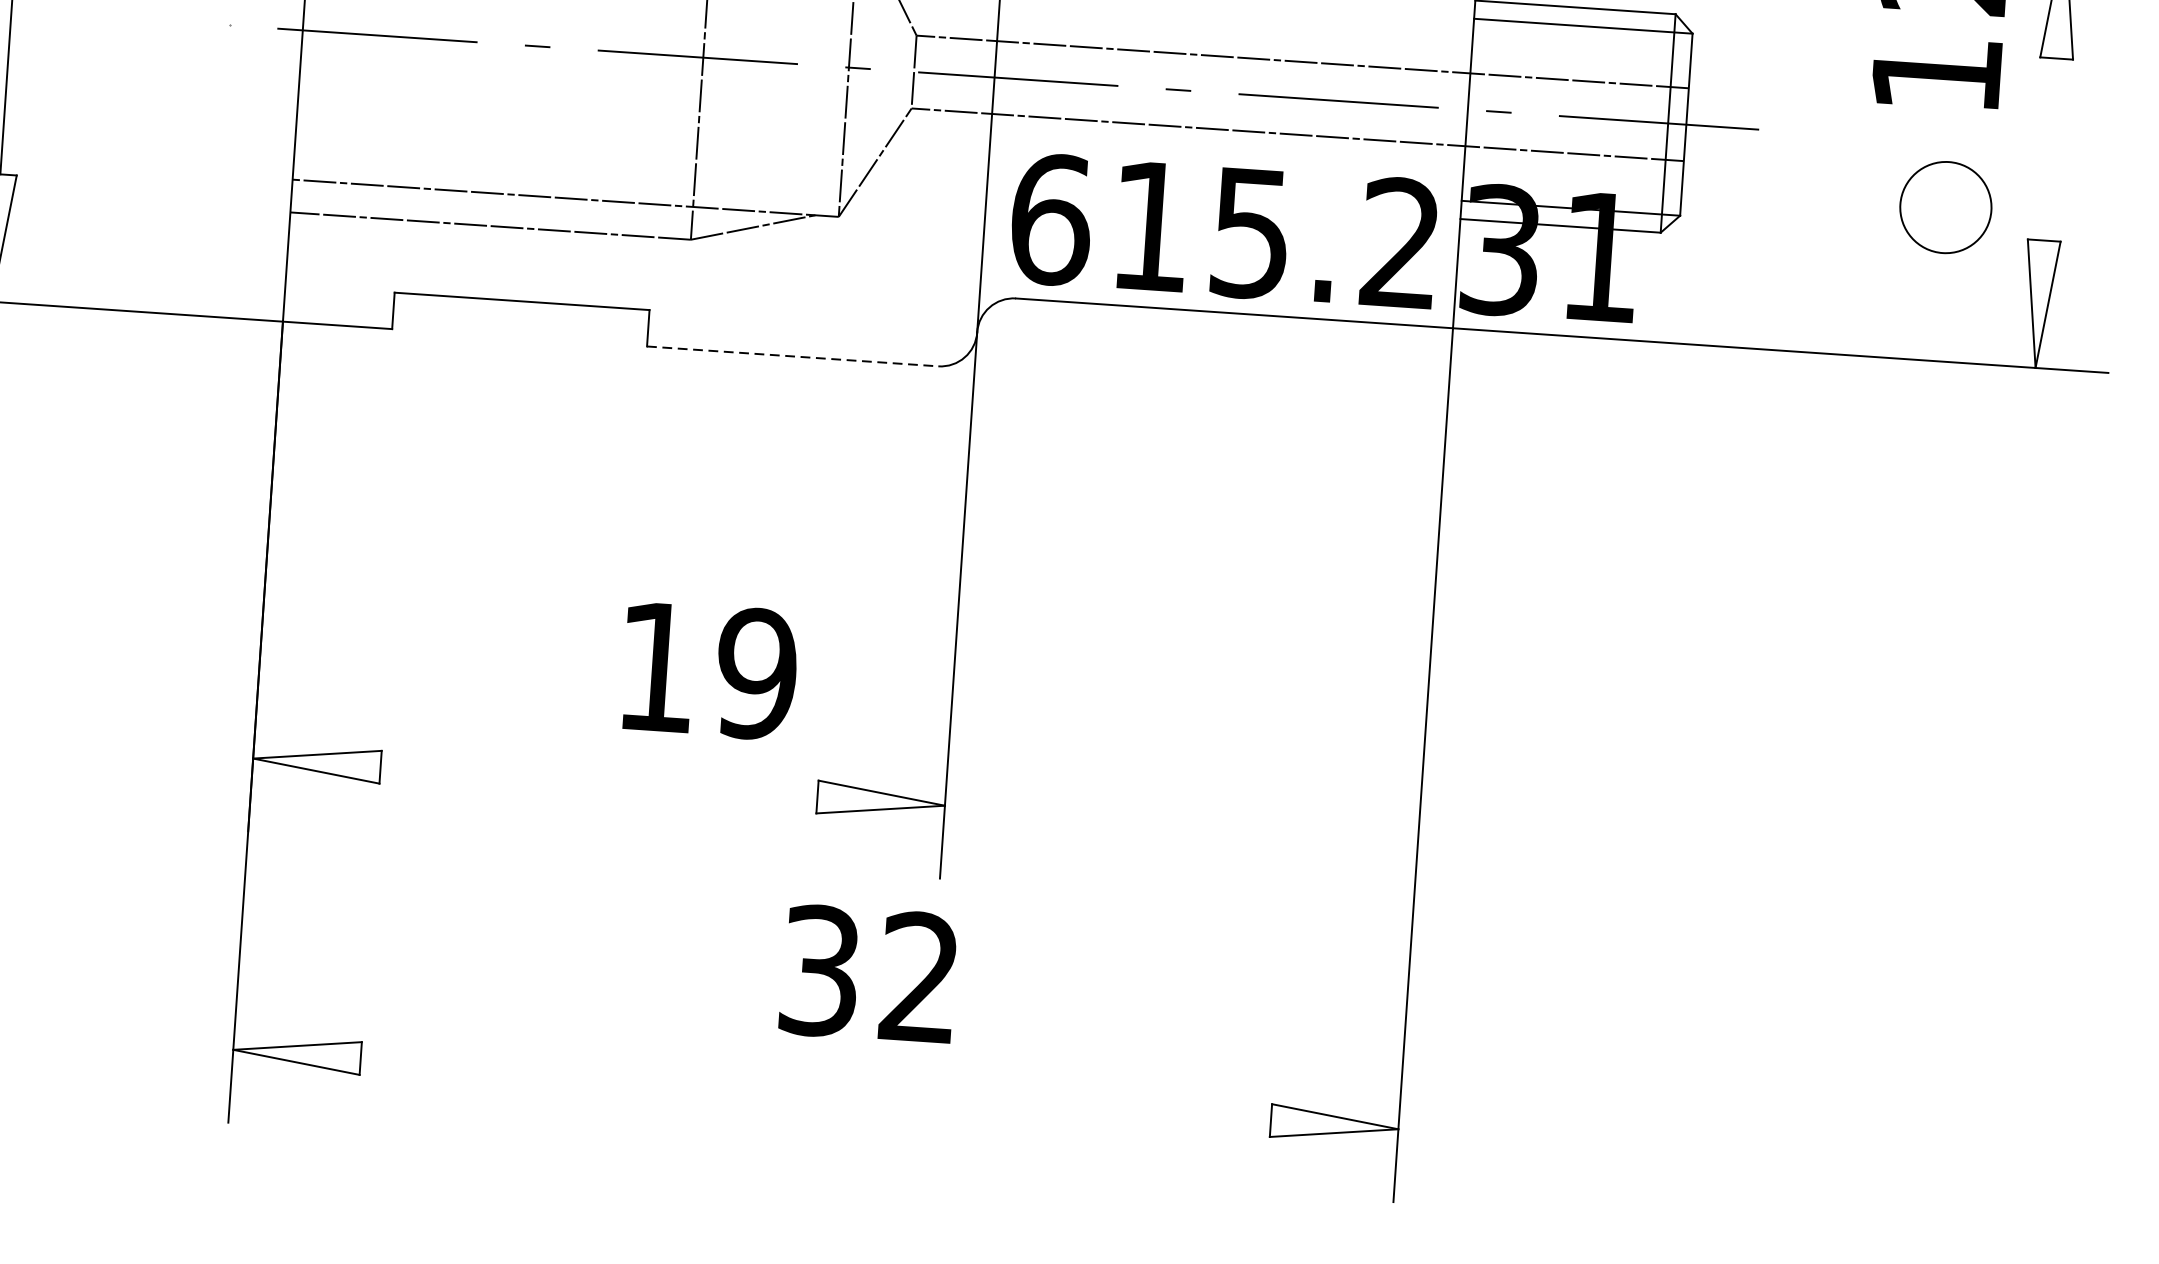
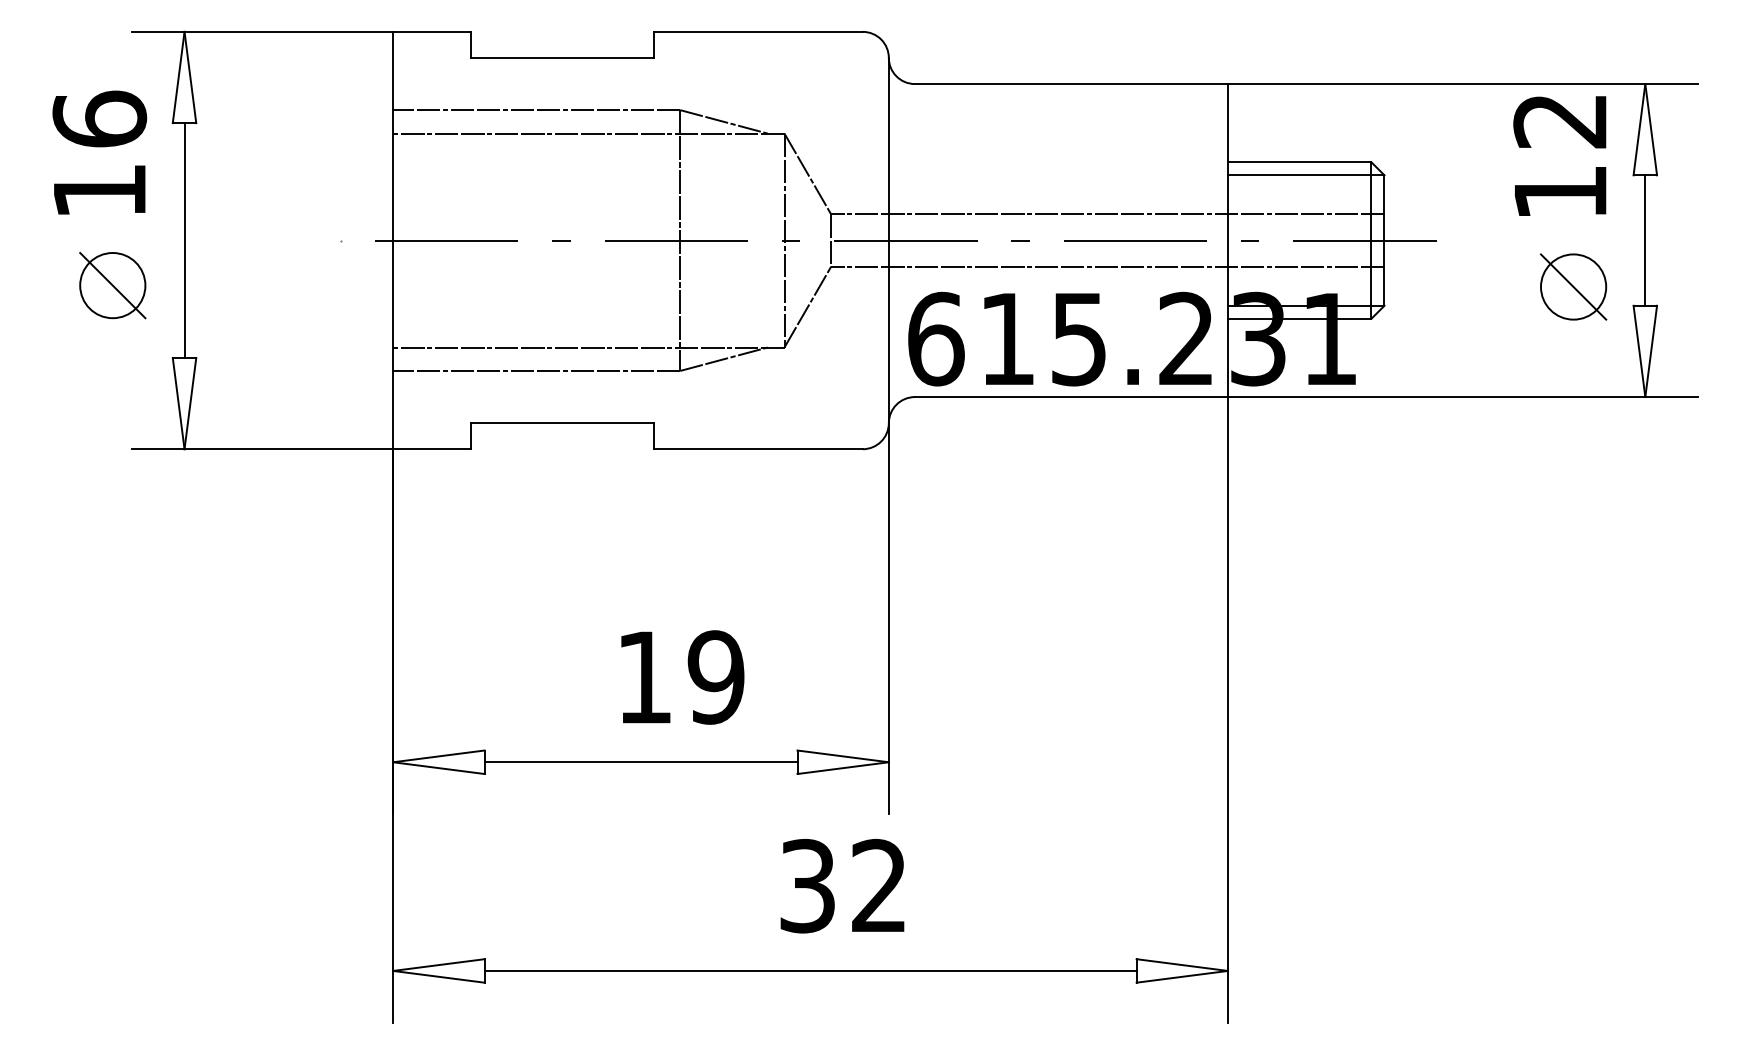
line: (2050, 149) -> (1645, 240), added
line: (1945, 206) -> (1573, 286), added
line: (792, 356) -> (758, 449), dashed -> solid
text: (709, 670) -> (682, 677), moved
line: (598, 782) -> (640, 762), added
line: (815, 1088) -> (810, 970), added

